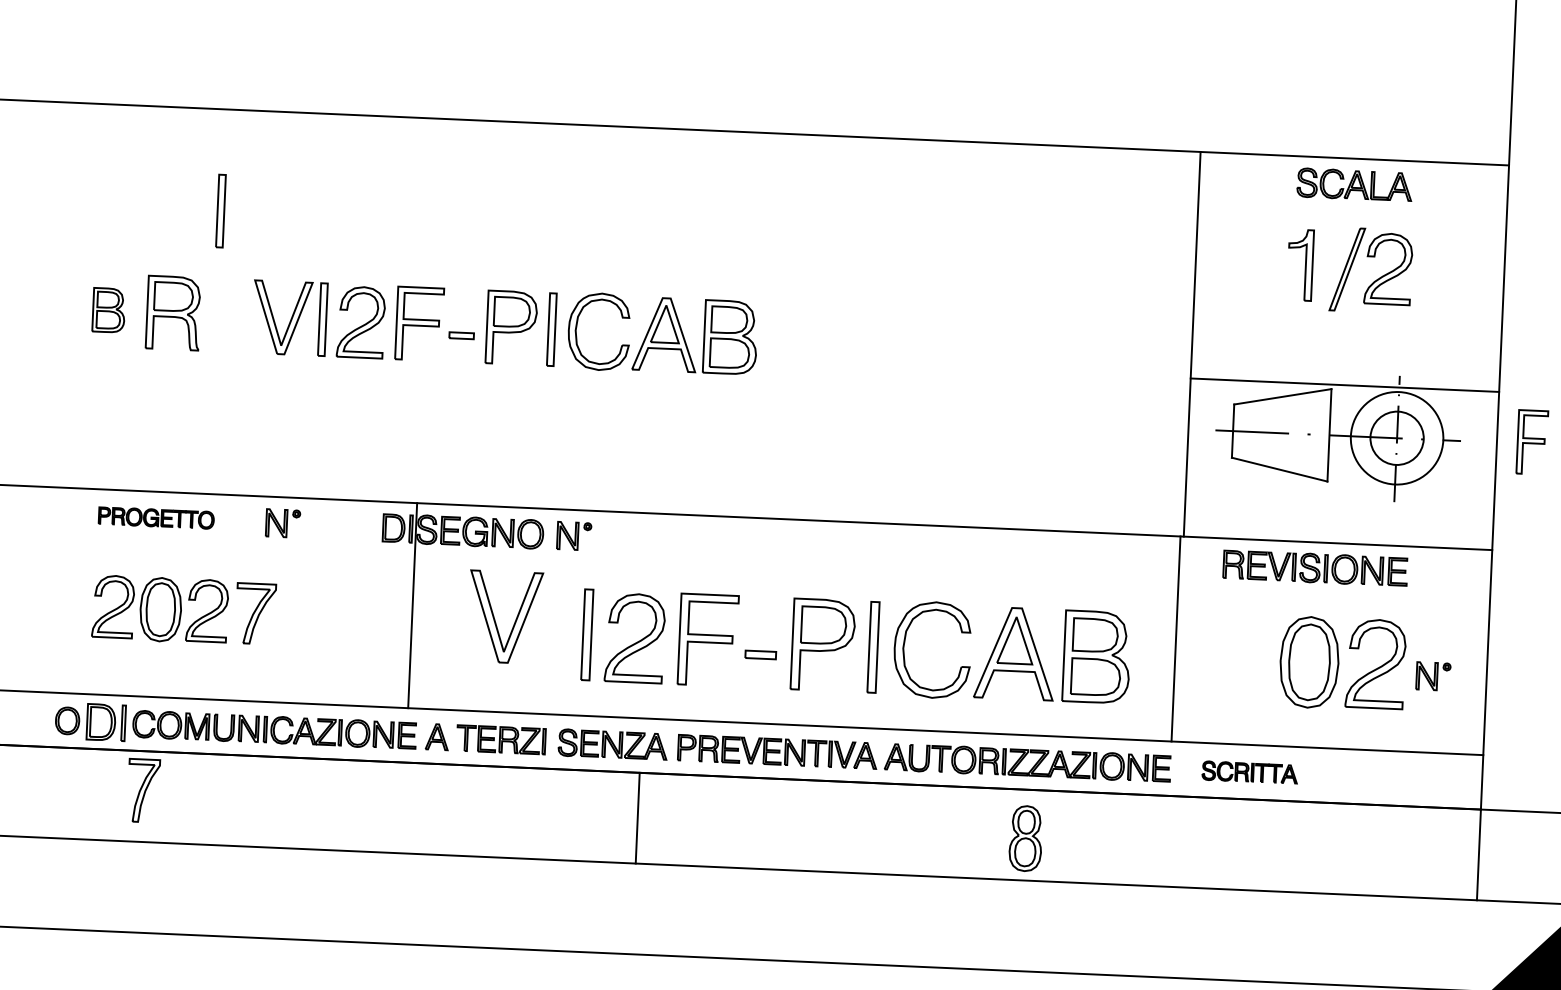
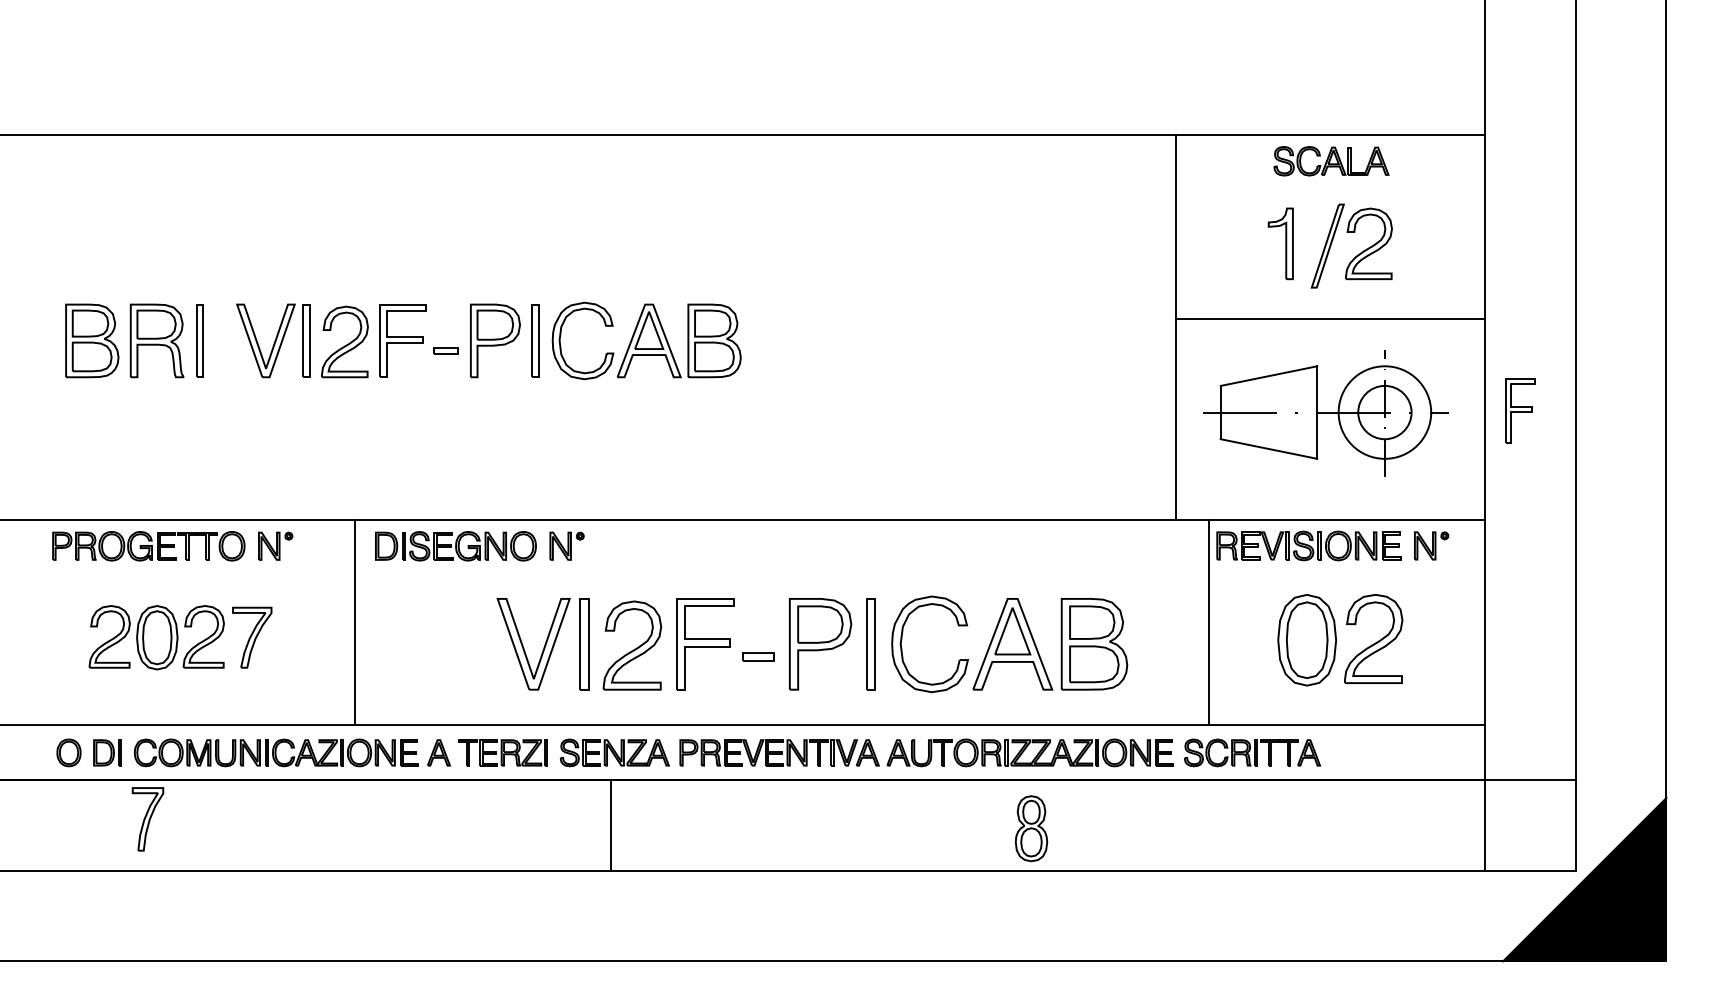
part: (220, 210) -> (199, 340), moved
part: (109, 309) -> (92, 340), size x1.67
line: (1344, 384) -> (1330, 318), moved
part: (156, 518) -> (148, 546), size x1.67
line: (412, 605) -> (354, 622), moved
part: (495, 621) -> (524, 648), moved
line: (1175, 638) -> (1208, 622), moved
part: (1433, 676) -> (1431, 545), moved
part: (106, 722) -> (107, 752), size x0.71
part: (1249, 772) -> (1252, 752), size x1.43
line: (637, 817) -> (610, 824), moved

